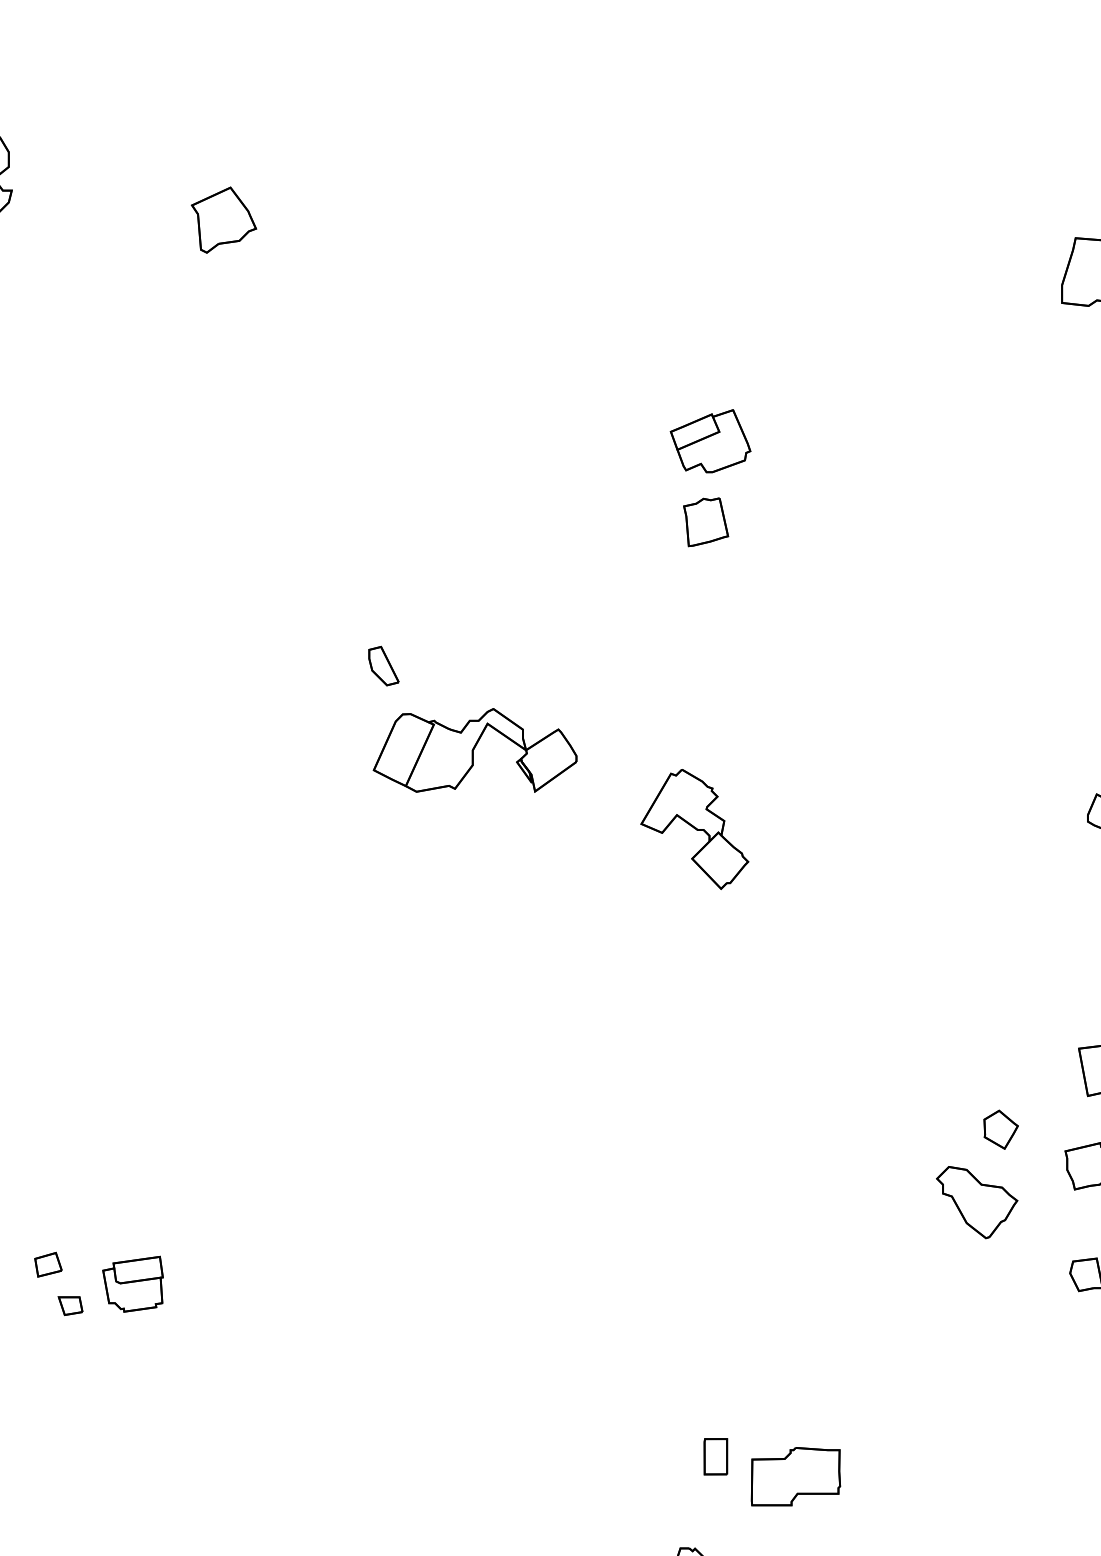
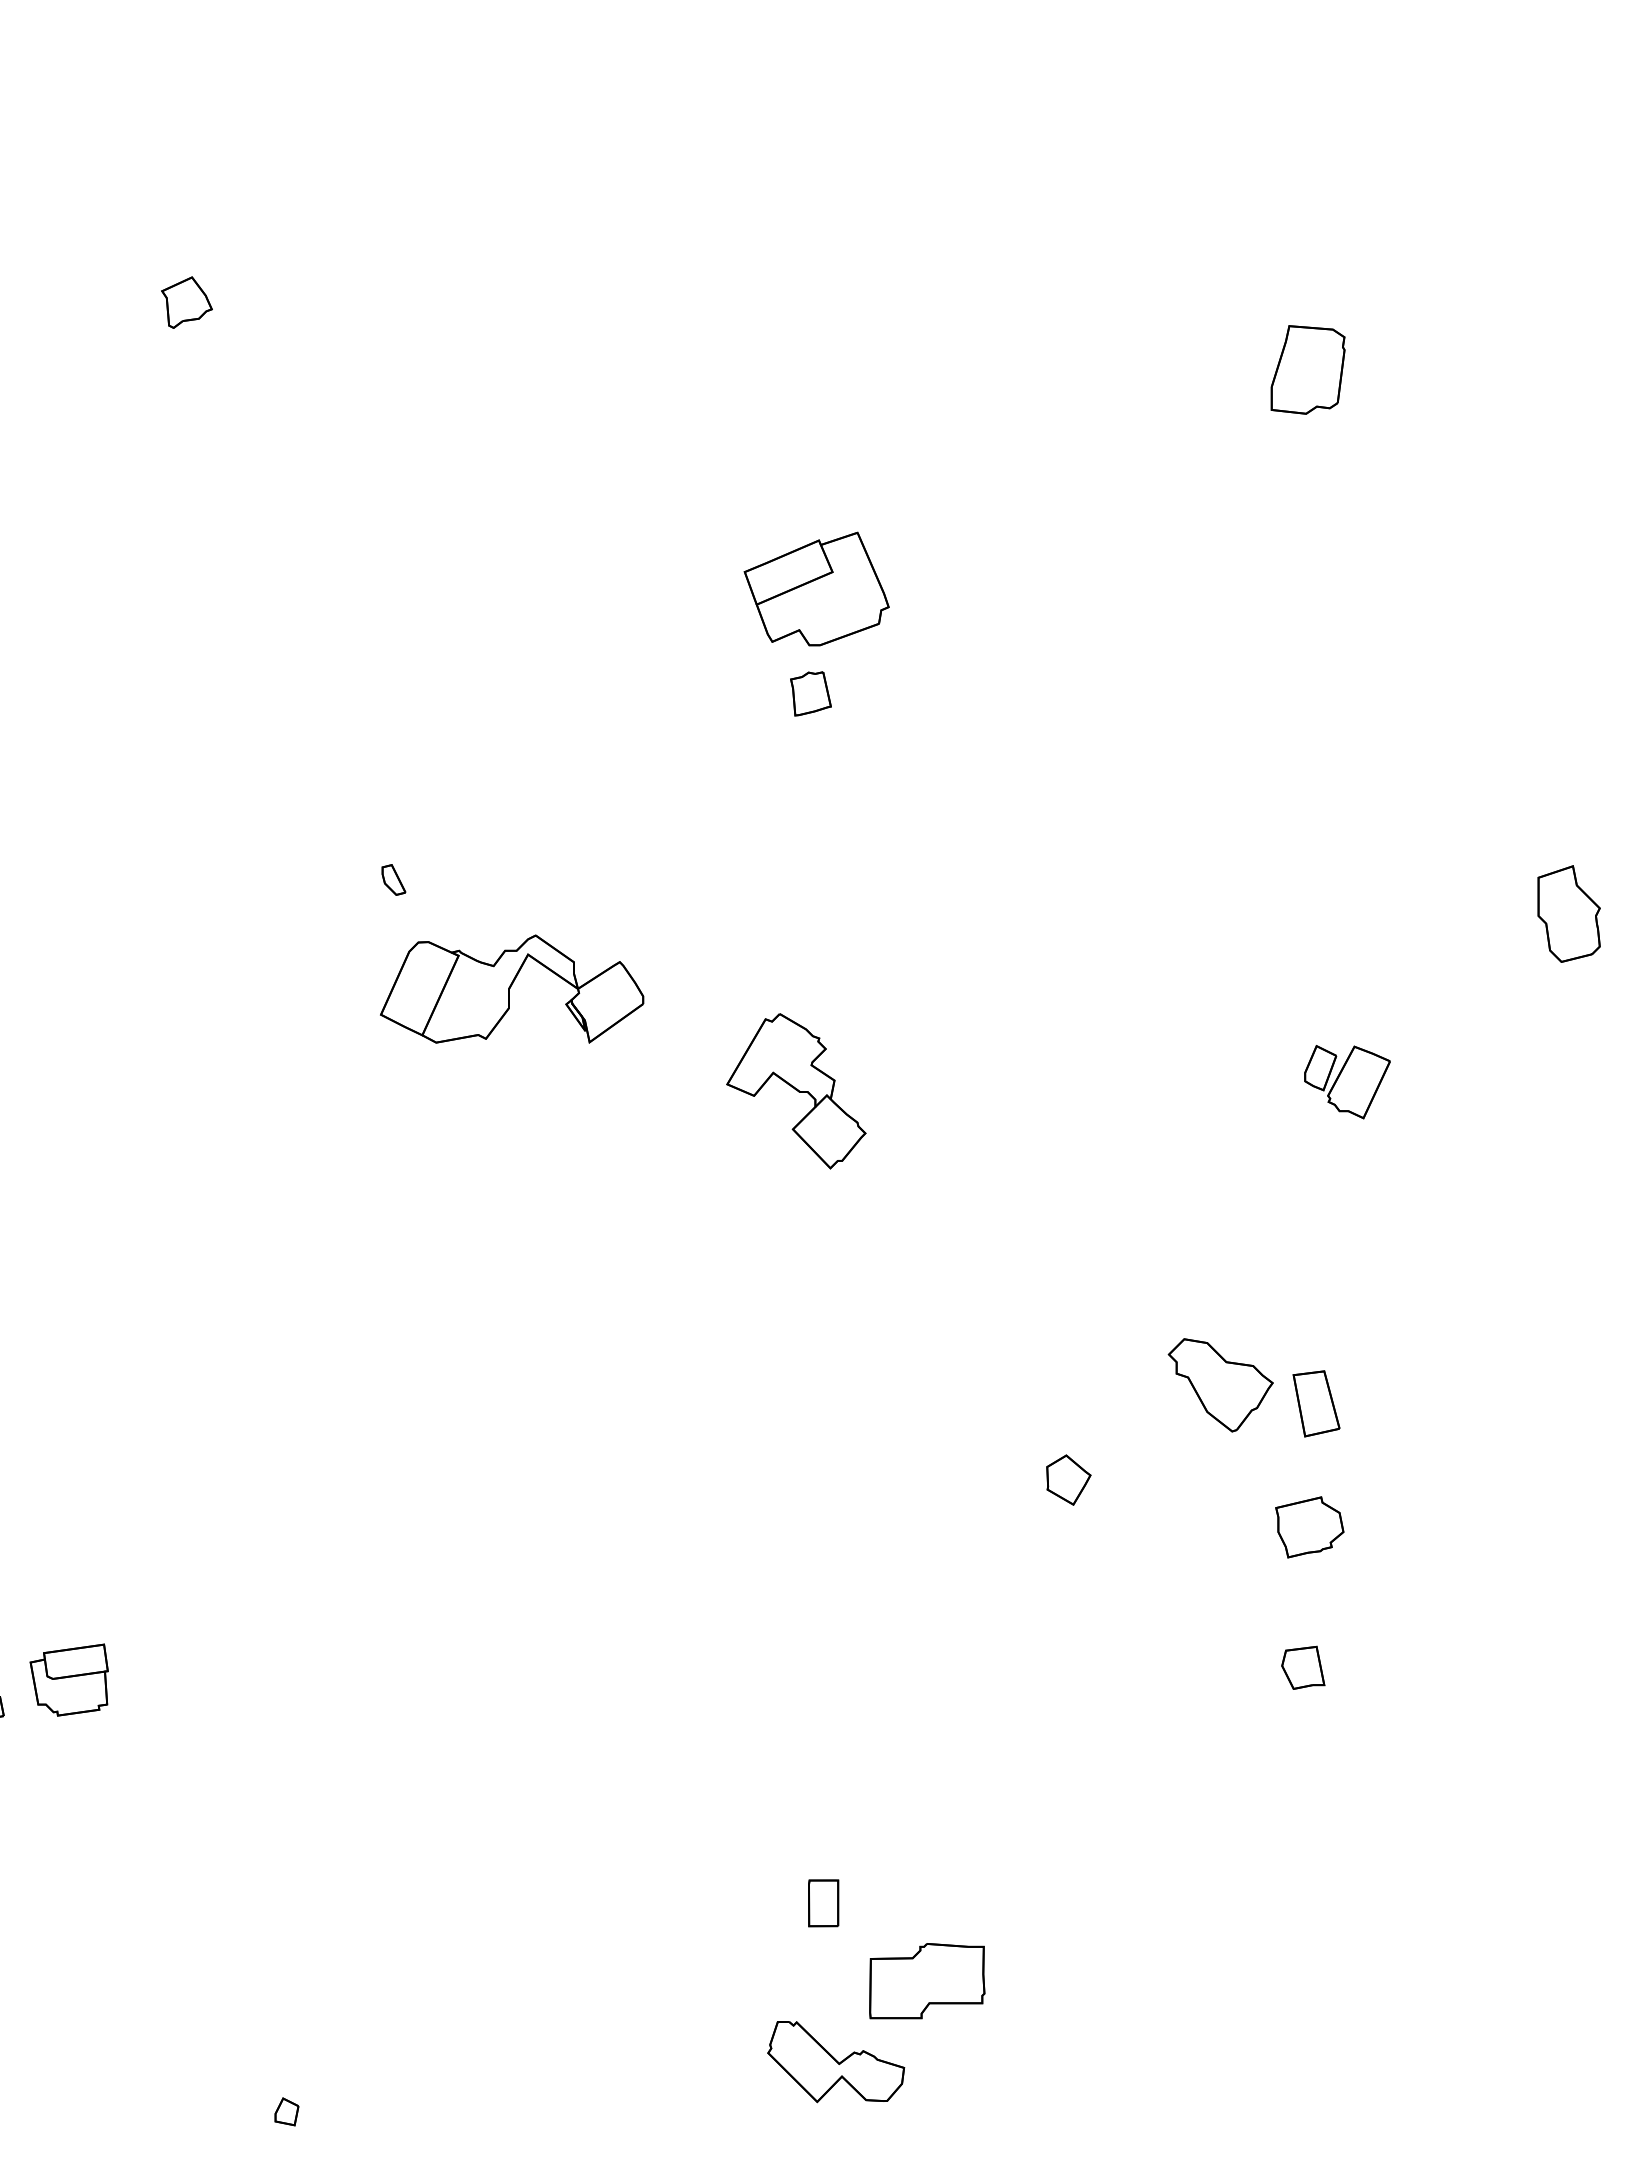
part: (223, 219) -> (186, 302), size x0.6
part: (710, 440) -> (816, 588), size x1.4
part: (705, 522) -> (810, 693), size x0.7
part: (383, 665) -> (393, 879), size x0.6
part: (1000, 1129) -> (1068, 1479), moved
part: (976, 1202) -> (1220, 1385), moved
part: (796, 1476) -> (927, 1981), moved

